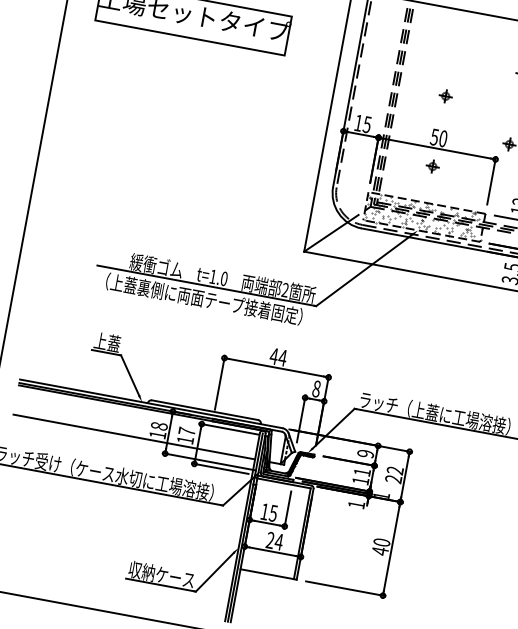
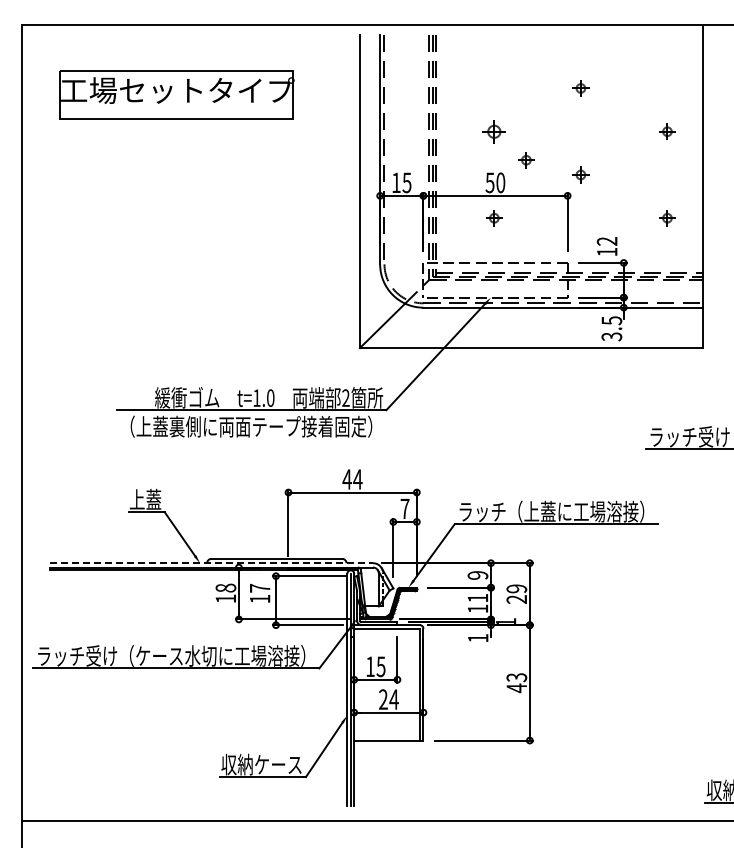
part: (445, 96) -> (494, 131), size x1.4
part: (467, 124) -> (526, 160), added
hatch: (424, 217) -> (495, 280), removed
text: (316, 388) -> (404, 508), 8 -> 7
line: (151, 404) -> (211, 563), solid -> dashed
line: (134, 437) -> (198, 606), removed
text: (395, 470) -> (517, 588), 22 -> 29
text: (381, 542) -> (516, 677), 40 -> 43

